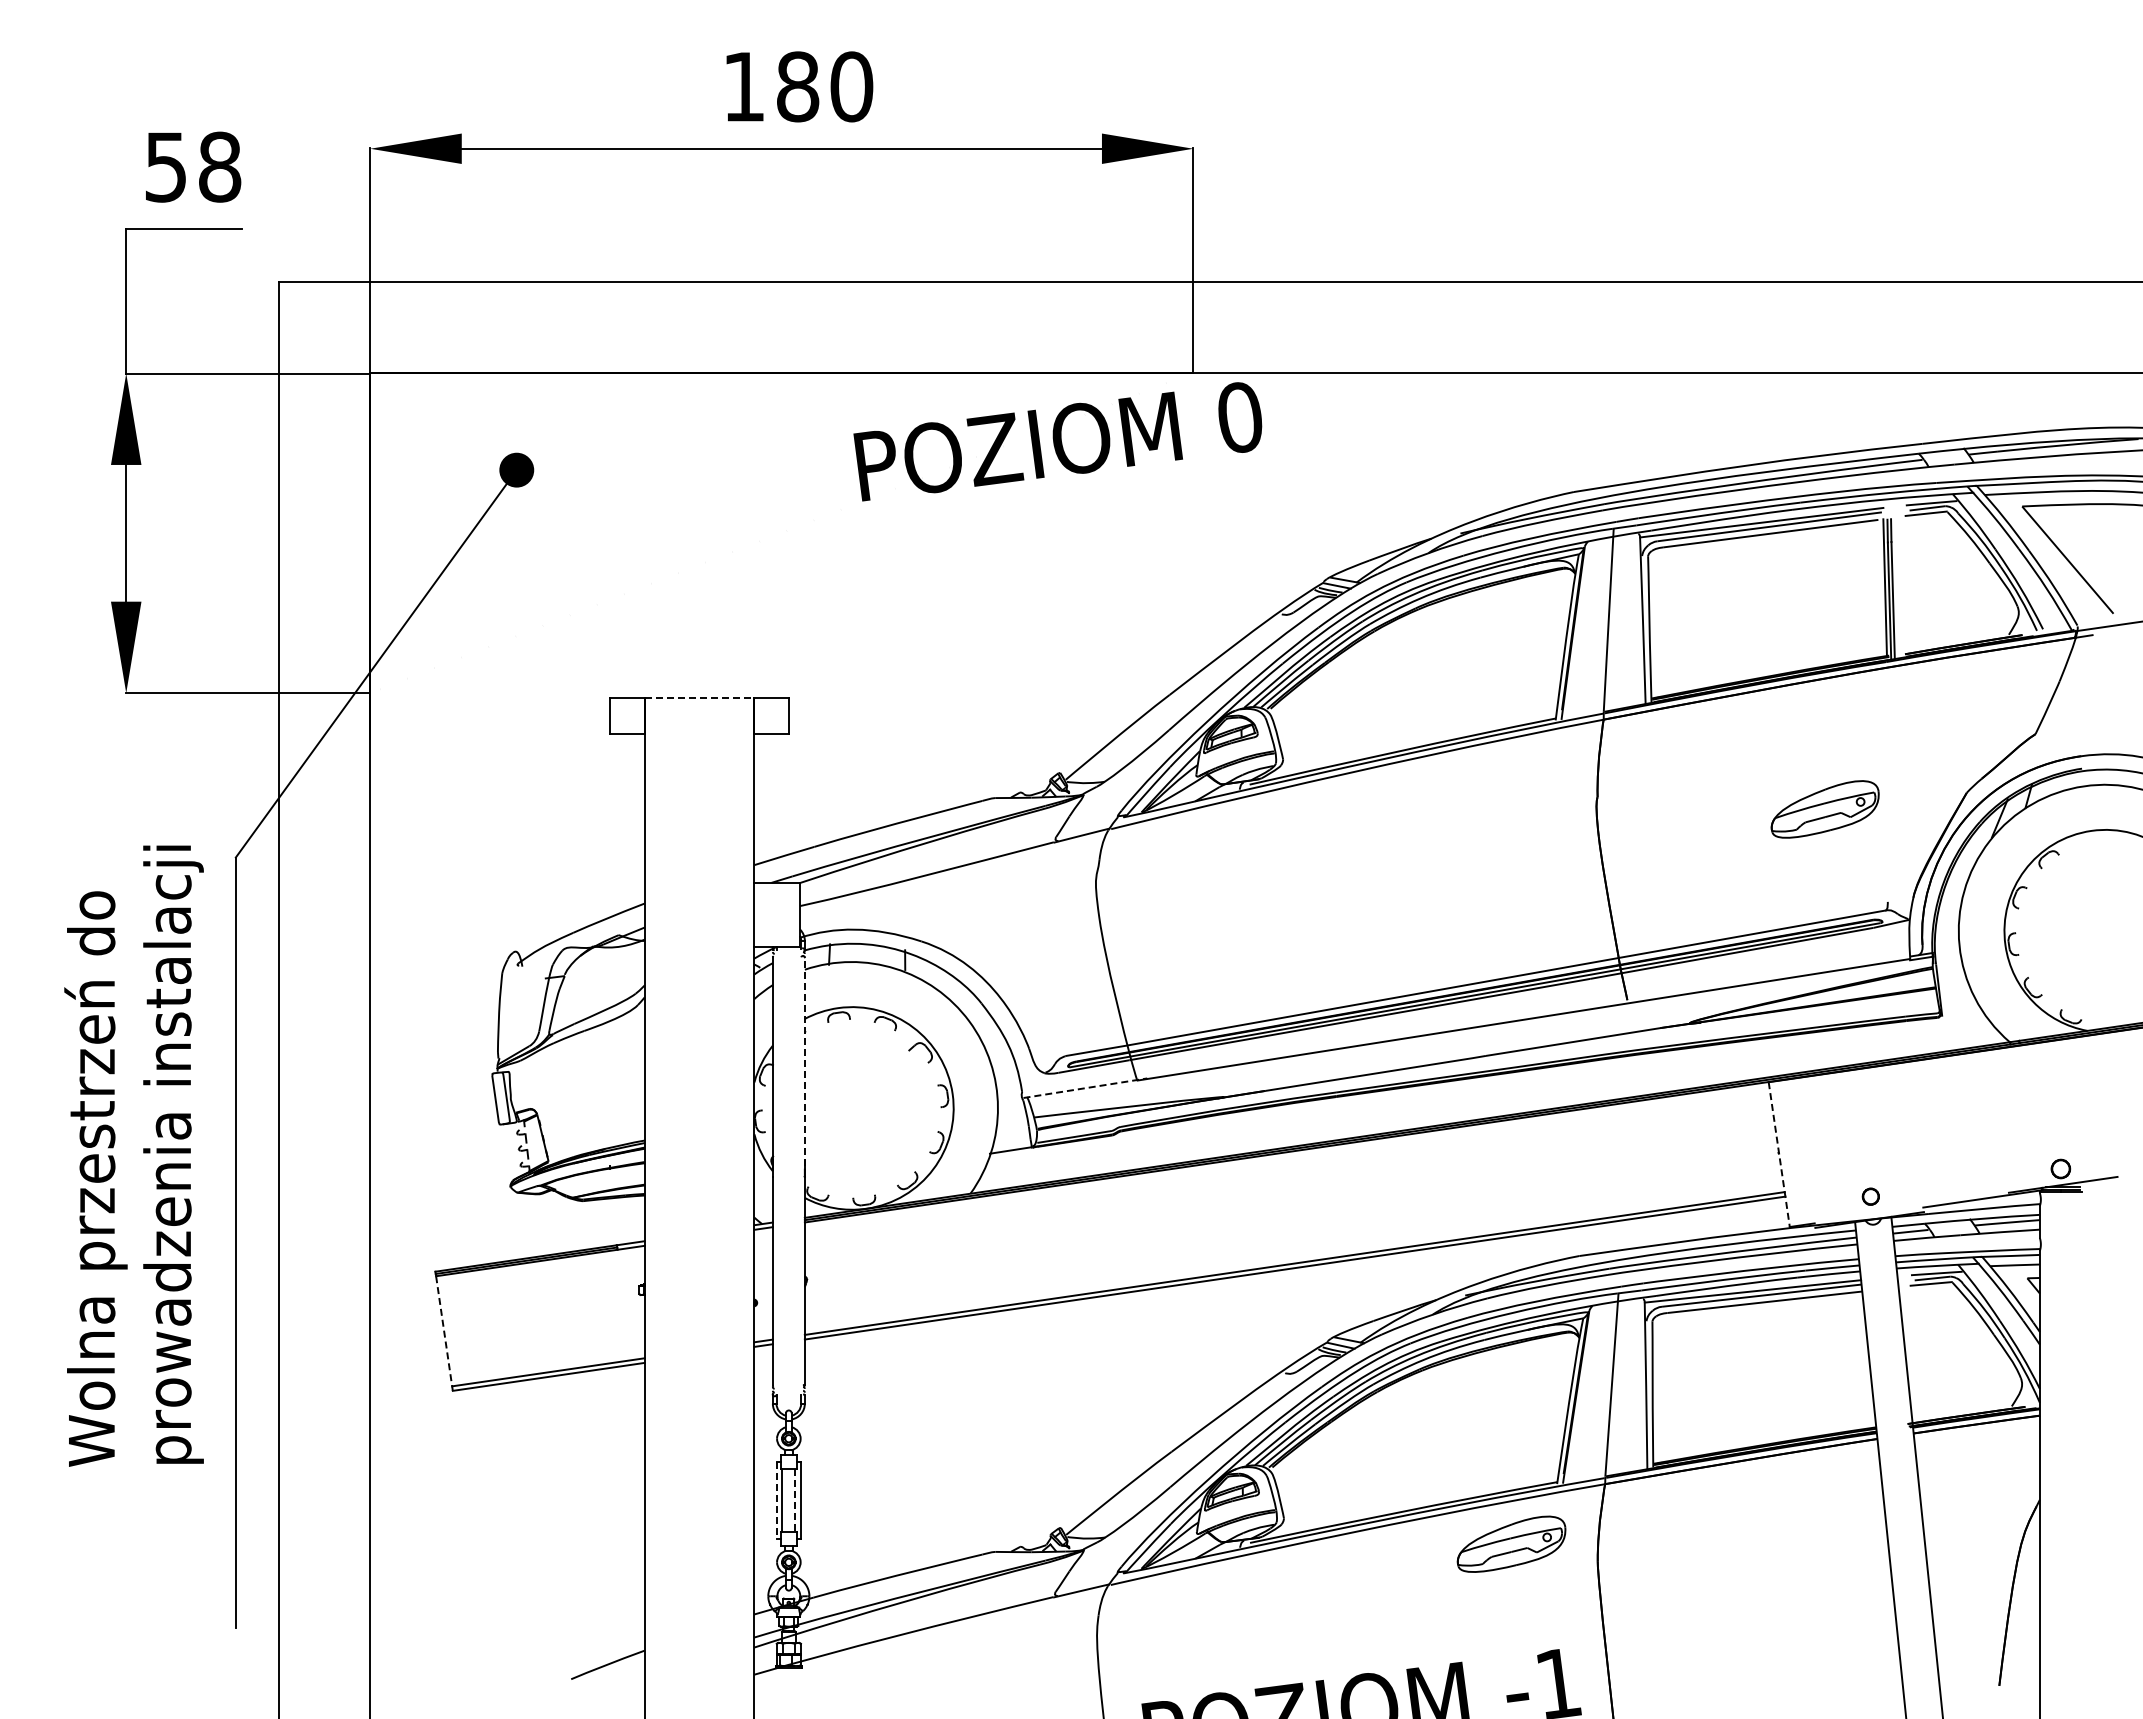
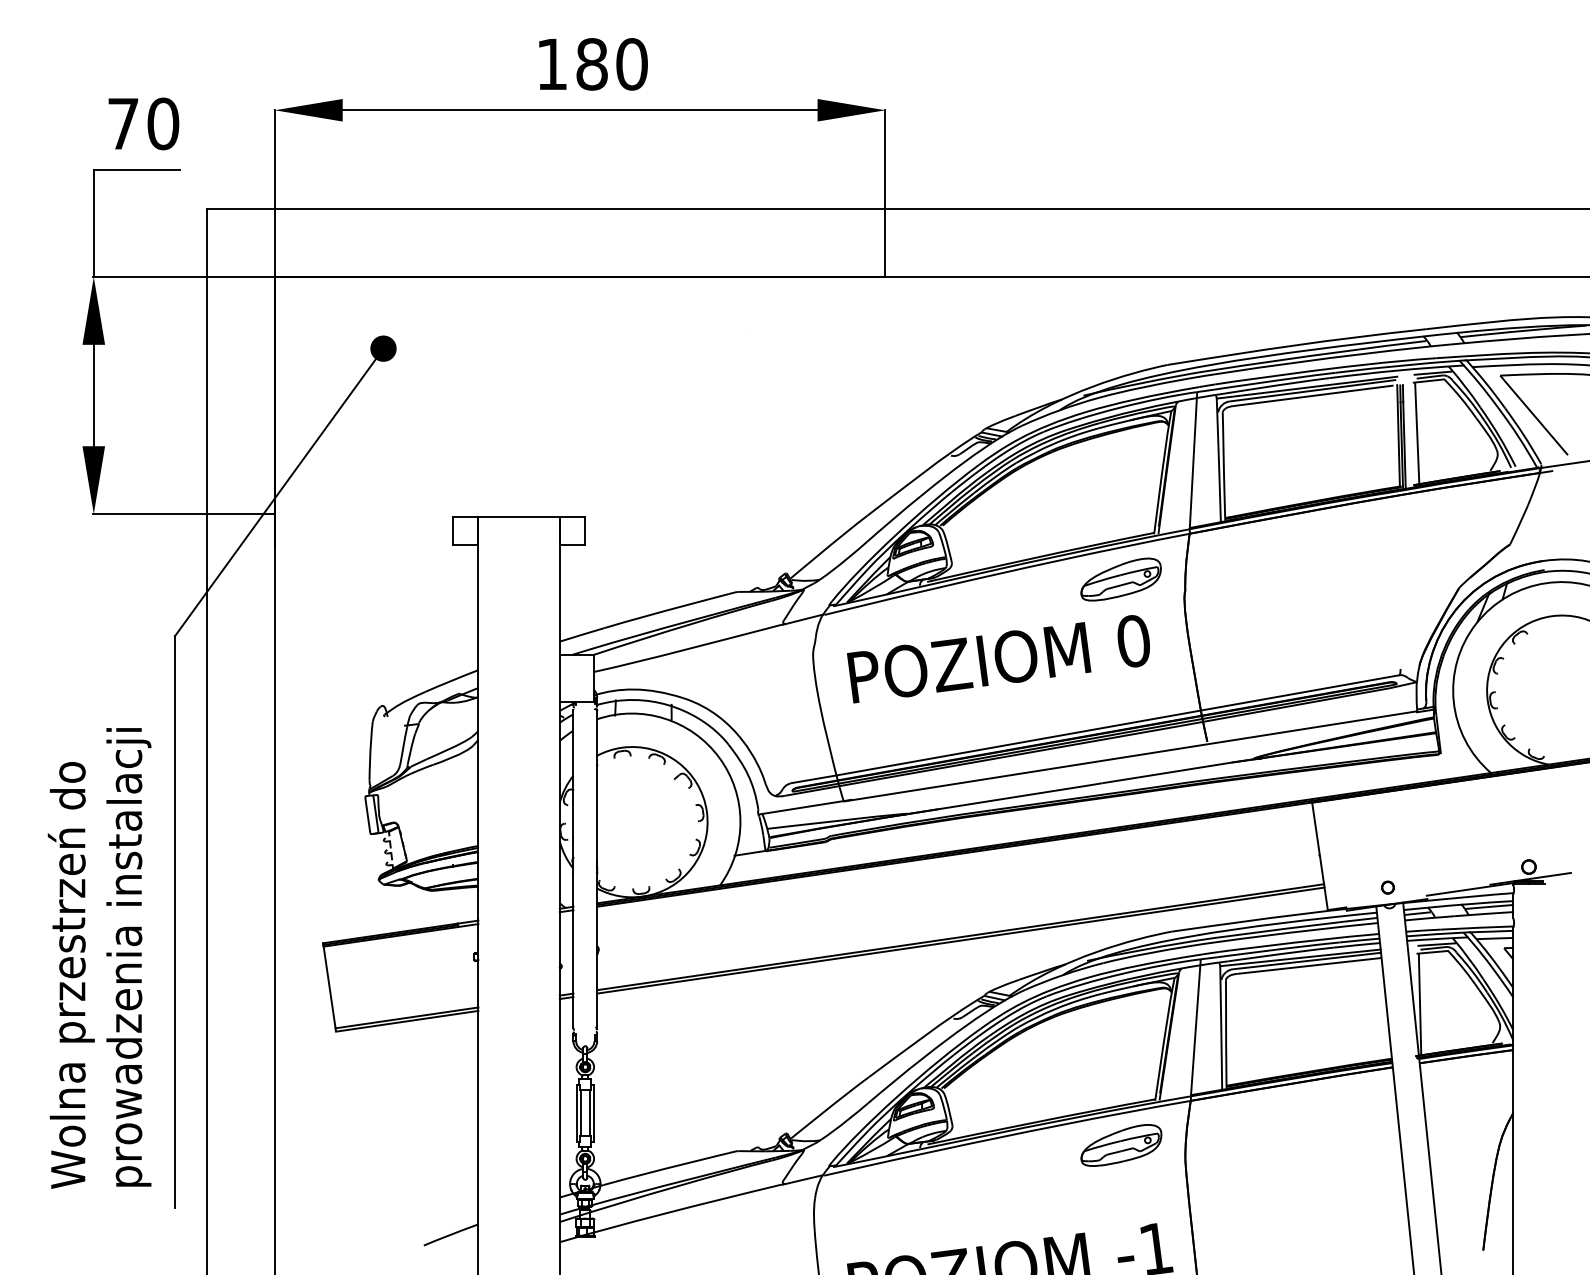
text: (193, 167) -> (143, 124), 58 -> 70
text: (1057, 441) -> (998, 659), moved
line: (1910, 586) -> (1417, 434), added
line: (699, 697) -> (519, 517), dashed -> solid
part: (1824, 809) -> (1120, 579), moved
line: (804, 1061) -> (596, 787), dashed -> solid
line: (1085, 1088) -> (805, 807), dashed -> solid
text: (133, 1155) -> (99, 957), moved
line: (1779, 1155) -> (1320, 857), dashed -> solid
line: (444, 1331) -> (329, 987), dashed -> solid
line: (1913, 1356) -> (1419, 1006), added
line: (776, 1501) -> (576, 1113), dashed -> solid
line: (795, 1501) -> (590, 1113), dashed -> solid

